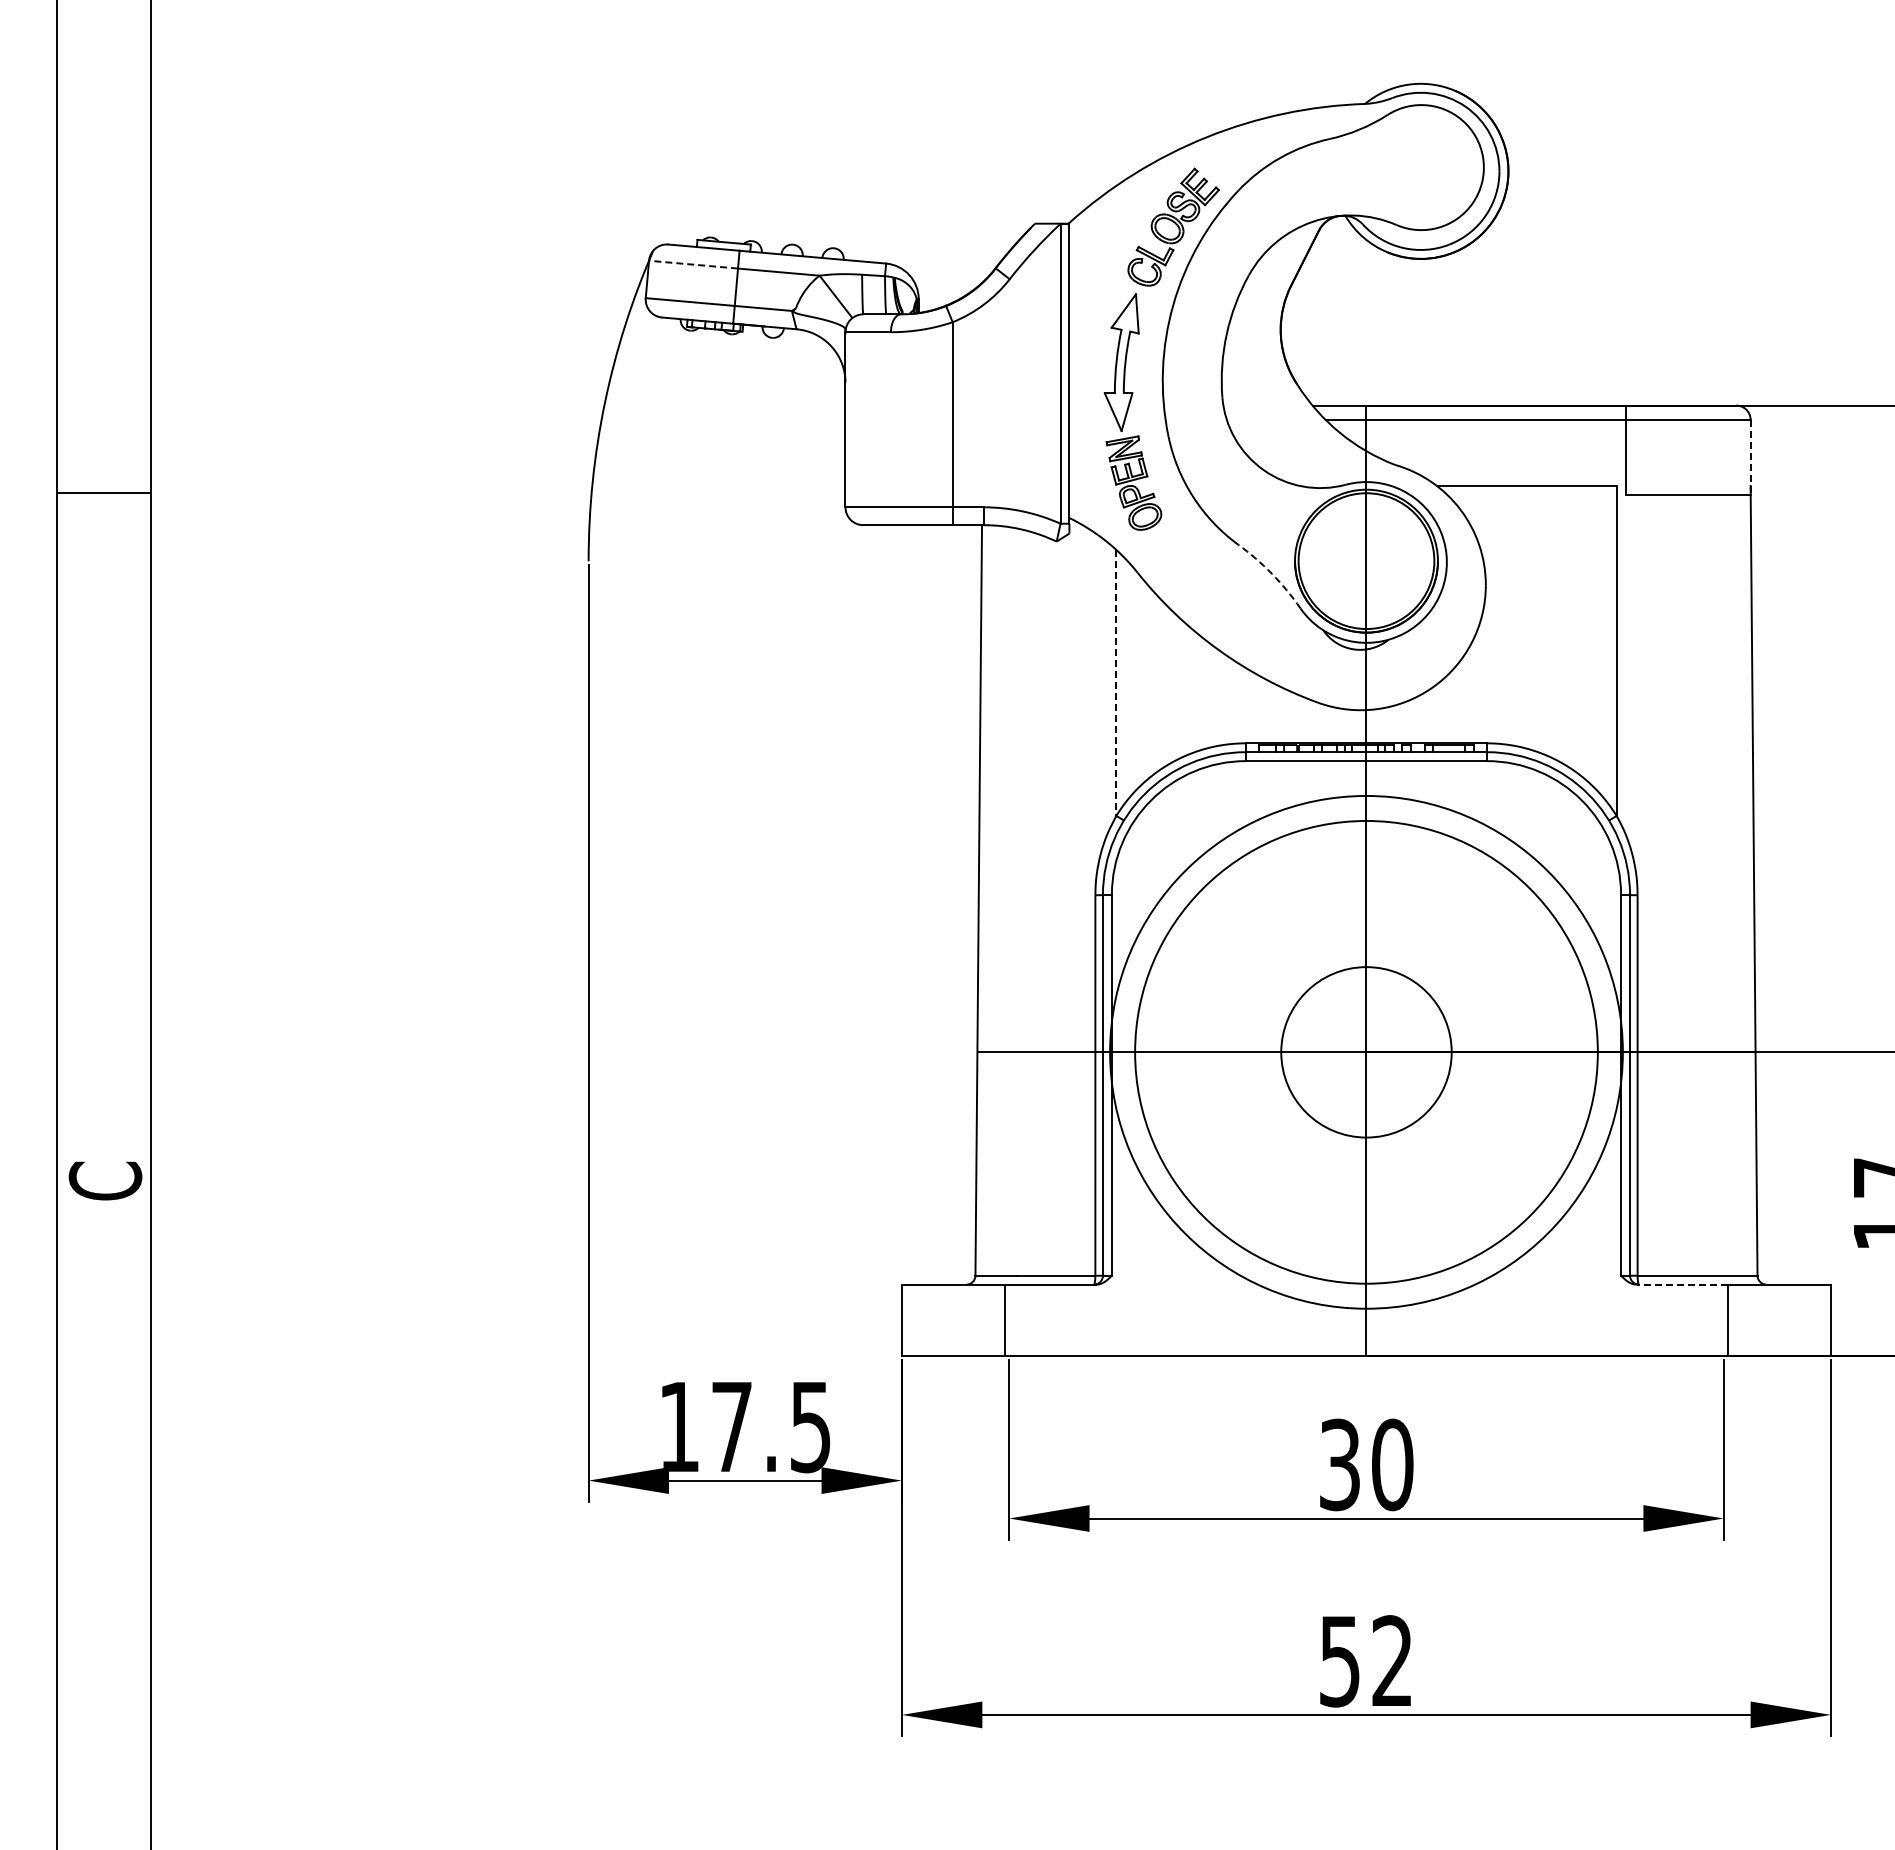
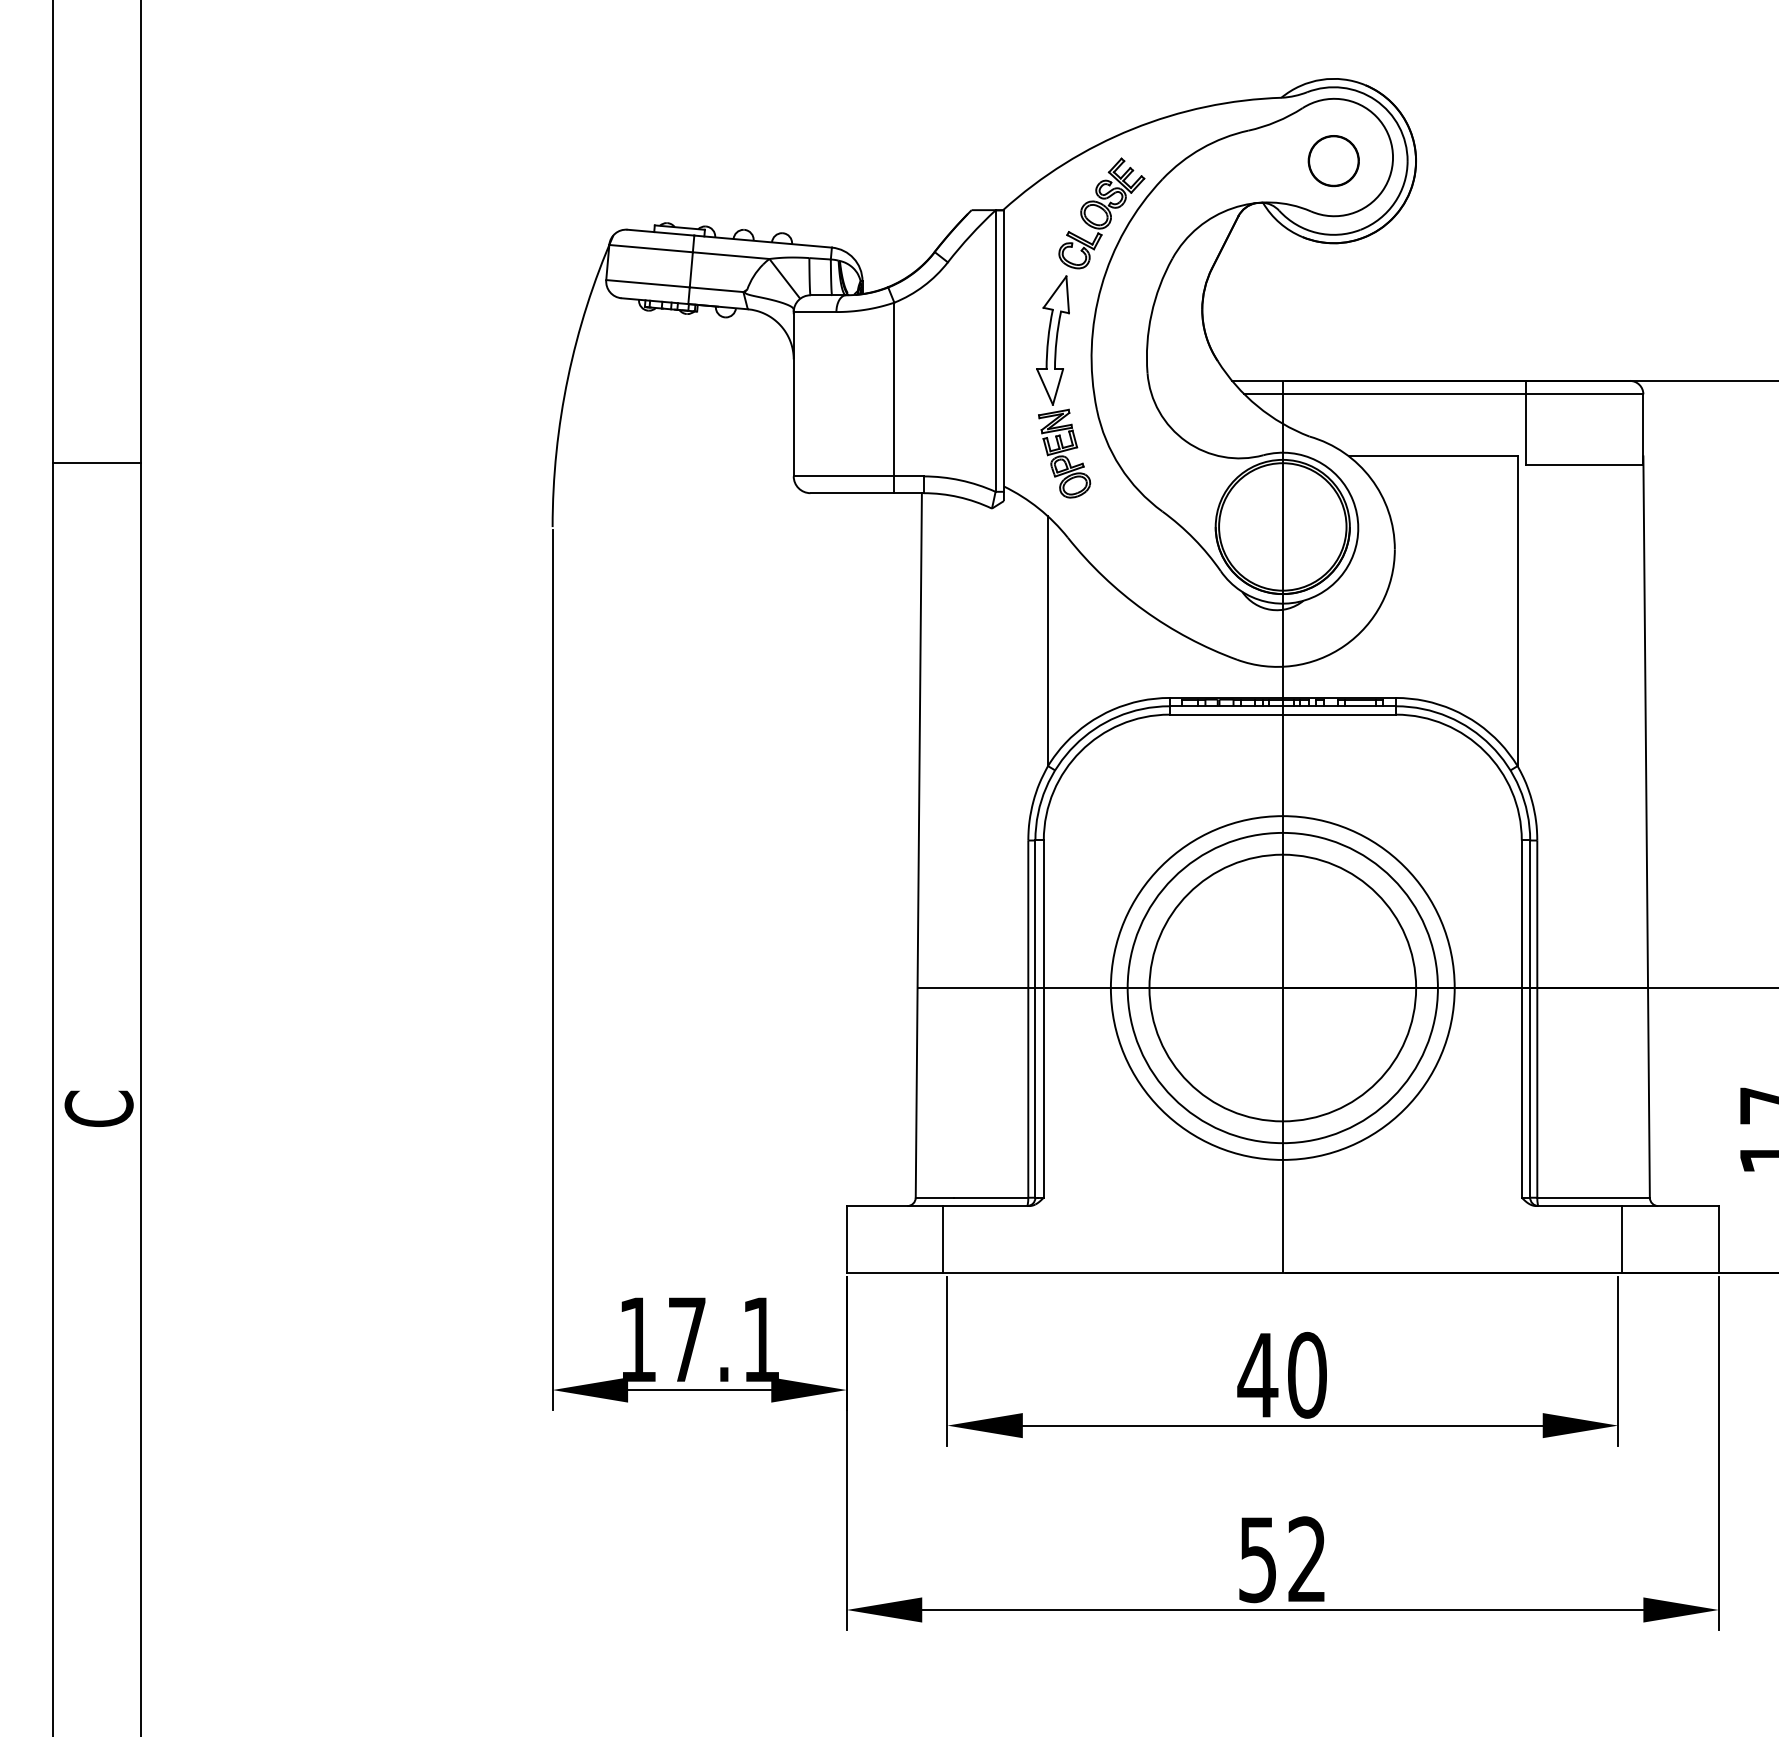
part: (1420, 170) -> (1333, 160), added
line: (693, 264) -> (651, 248), dashed -> solid
line: (1750, 457) -> (1643, 429), dashed -> solid
arc: (1272, 573) -> (1194, 538), dashed -> solid
line: (1116, 683) -> (1048, 641), dashed -> solid
circle: (1366, 1052) -> (1282, 988), size x0.71
circle: (1366, 1052) -> (1282, 988), size x0.71
circle: (1366, 1052) -> (1282, 988), size x1.67
line: (1682, 1284) -> (1579, 1205), dashed -> solid
text: (810, 1427) -> (760, 1340), 17.5 -> 17.1
text: (1339, 1464) -> (1257, 1374), 30 -> 40

